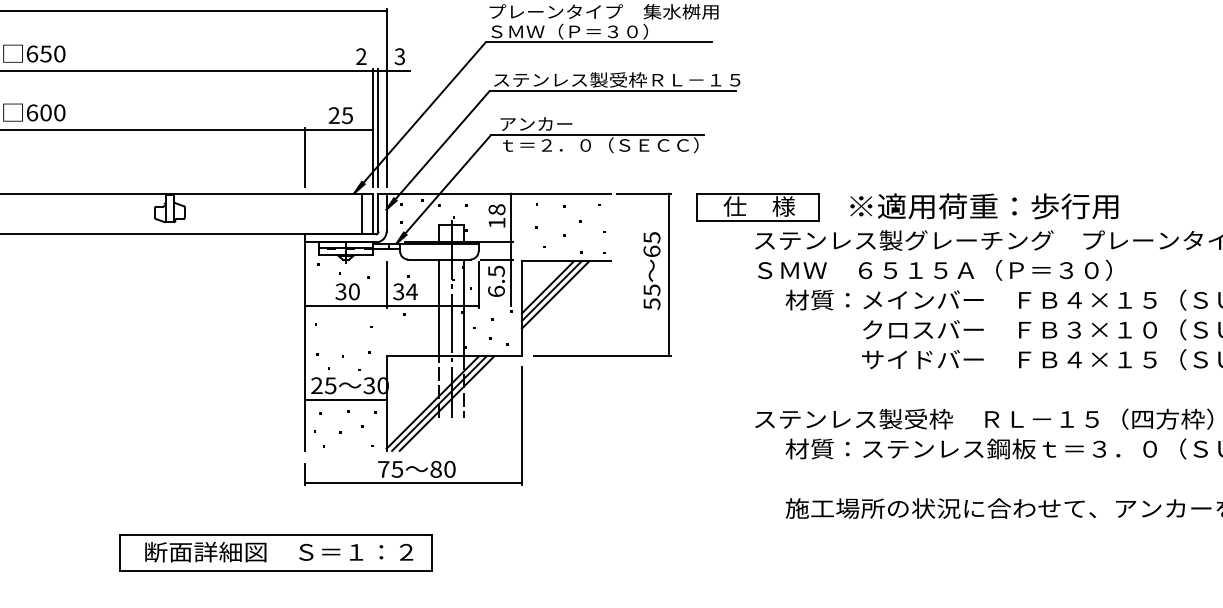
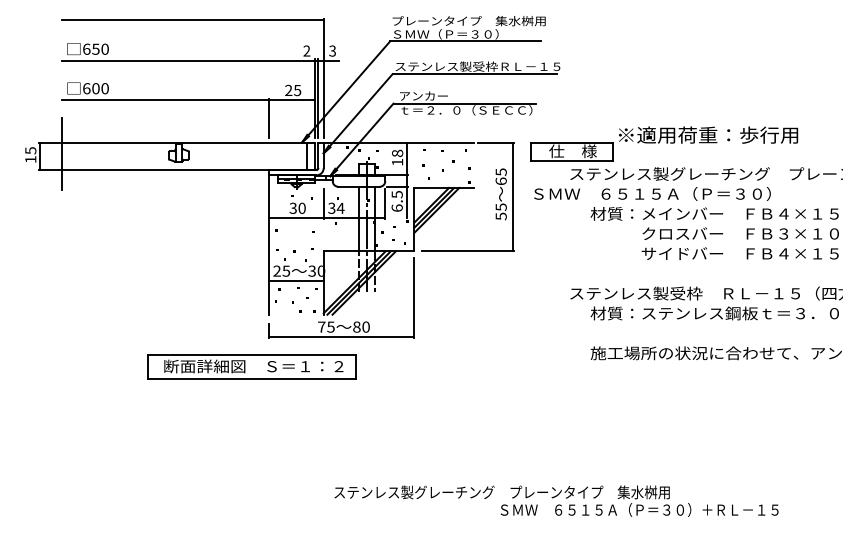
text: (984, 205) -> (708, 134), moved
text: (934, 269) -> (652, 193), moved
part: (275, 552) -> (251, 366), moved

